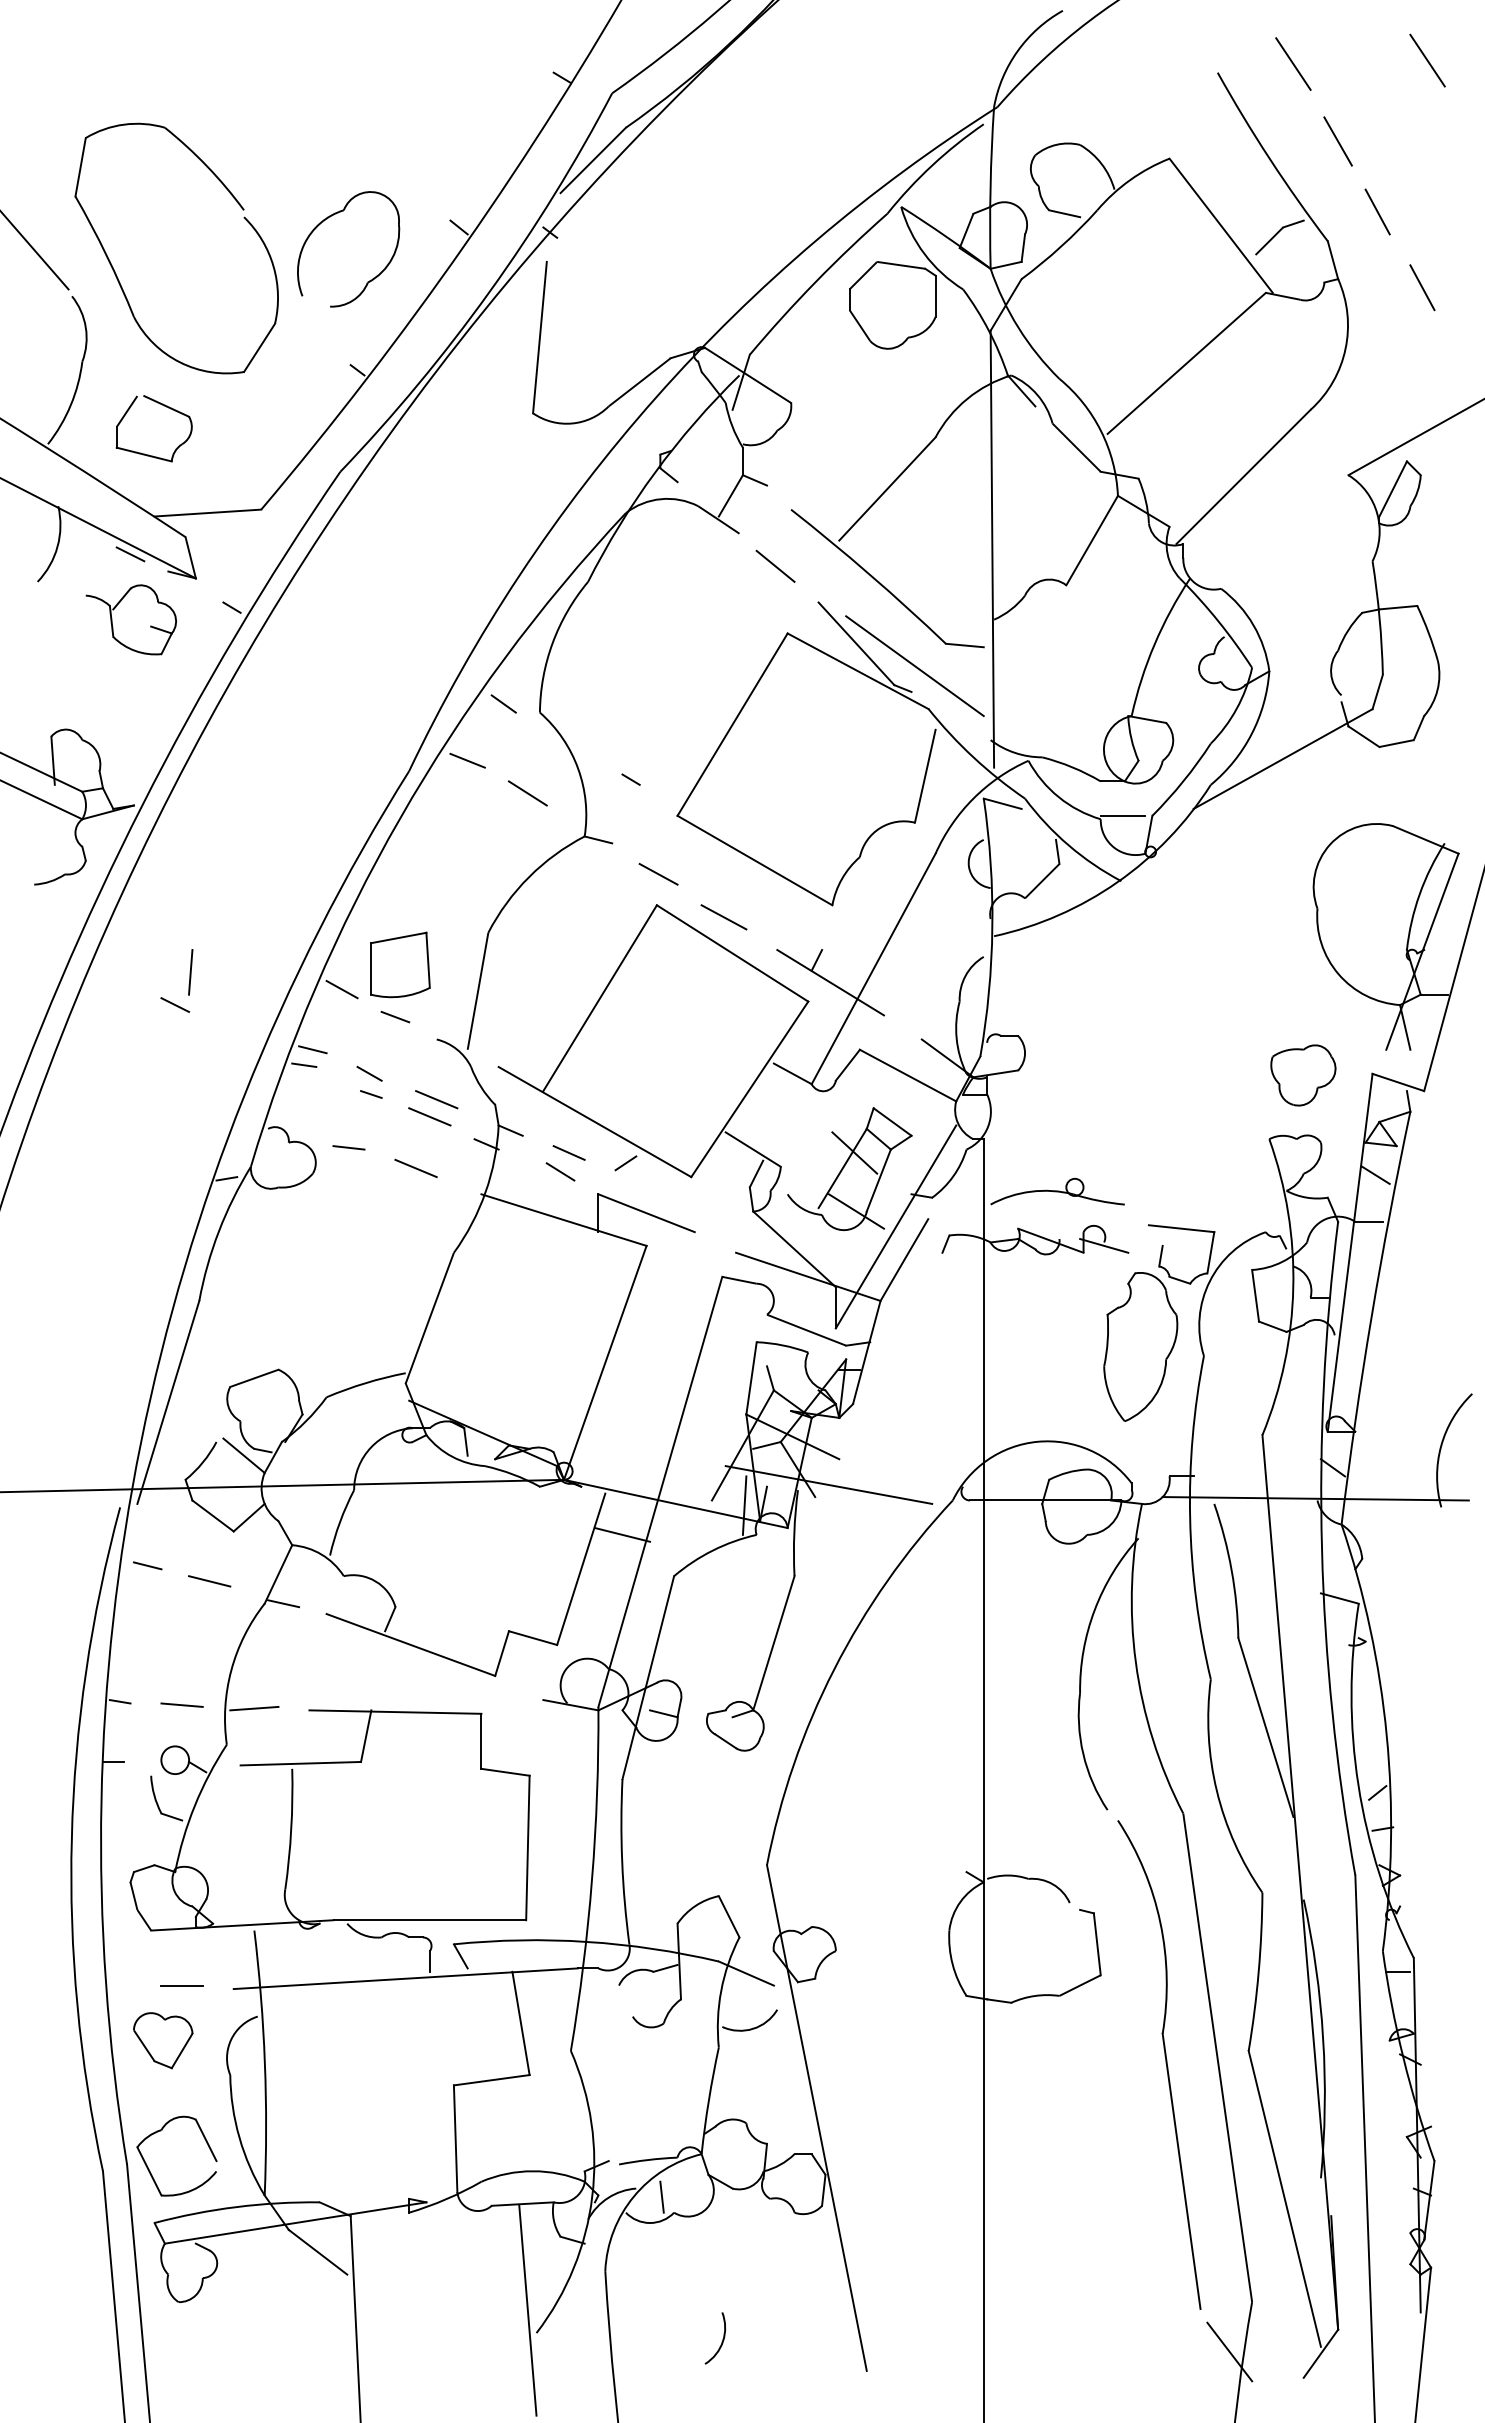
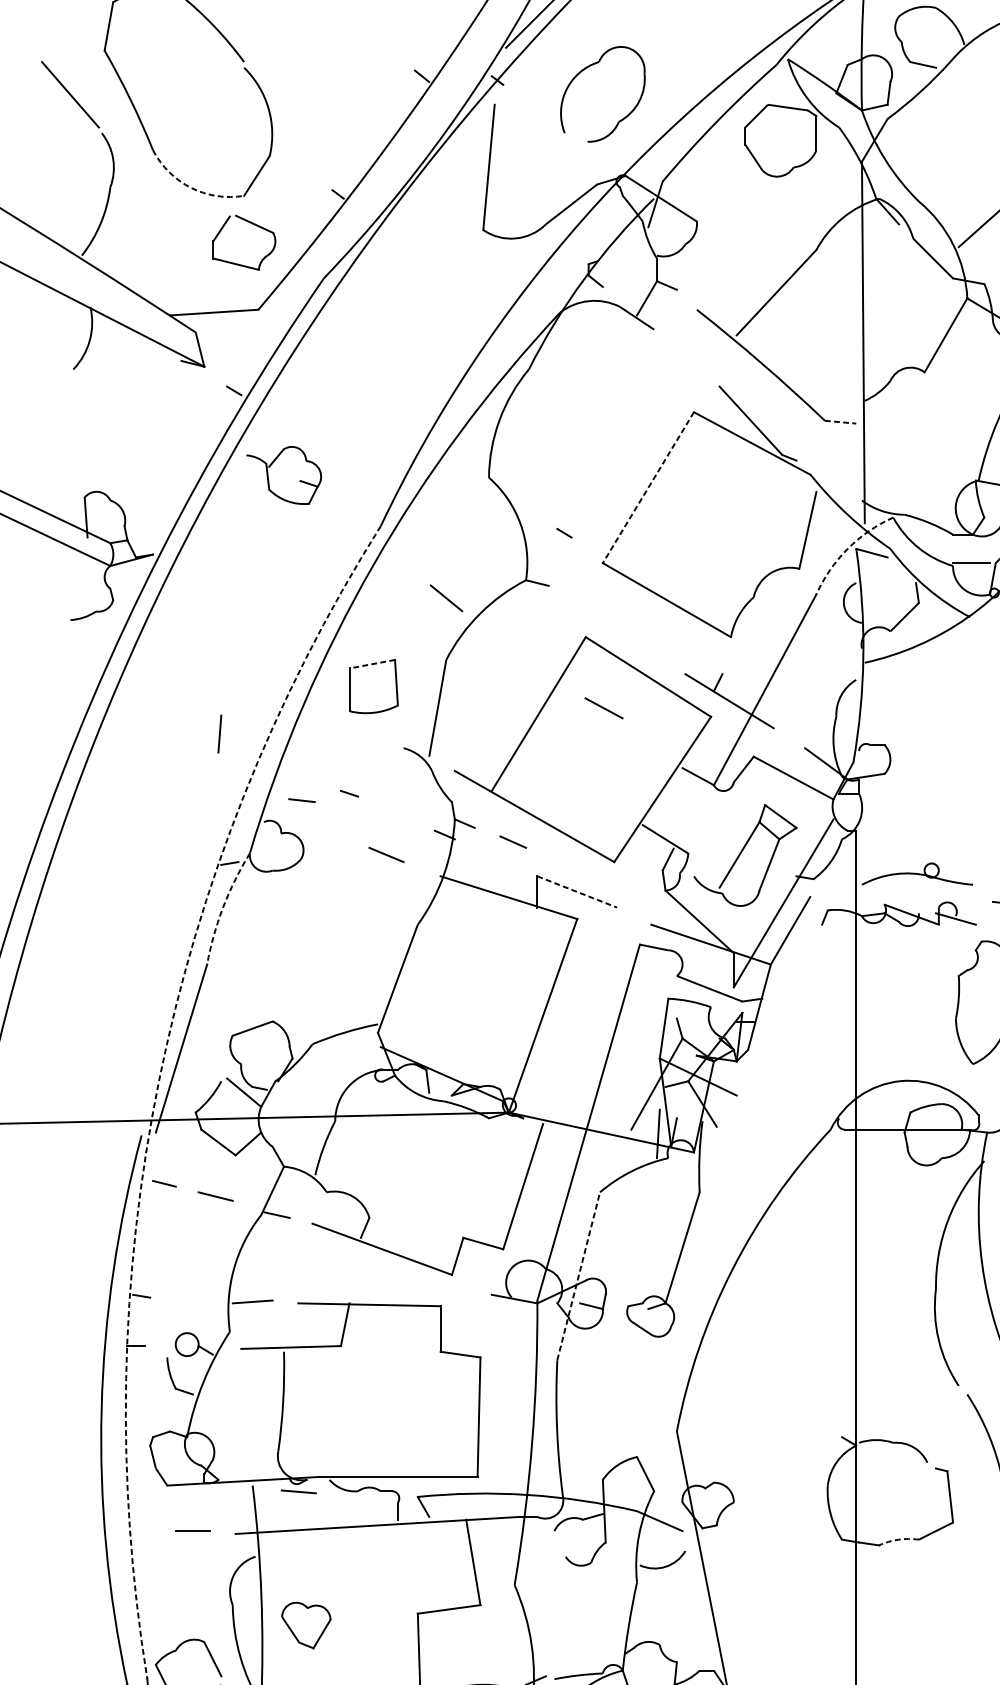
part: (327, 219) -> (585, 69), moved
arc: (180, 362) -> (191, 188), solid -> dashed
part: (164, 406) -> (252, 224), moved
line: (130, 554) -> (150, 346), removed
line: (775, 565) -> (446, 597), moved
part: (131, 619) -> (284, 475), moved
line: (965, 645) -> (841, 422), solid -> dashed
line: (914, 666) -> (798, 439), removed
line: (503, 703) -> (458, 470), removed
line: (732, 724) -> (648, 487), solid -> dashed
line: (467, 760) -> (429, 517), removed
line: (527, 793) -> (478, 544), removed
arc: (973, 798) -> (847, 548), solid -> dashed
line: (658, 874) -> (587, 611), removed
line: (723, 917) -> (603, 708), moved
line: (398, 938) -> (371, 664), solid -> dashed
line: (190, 972) -> (219, 734), moved
line: (341, 989) -> (324, 706), removed
line: (175, 1004) -> (187, 719), removed
line: (395, 1016) -> (369, 729), removed
line: (312, 1049) -> (300, 756), removed
line: (304, 1064) -> (294, 768), removed
line: (369, 1073) -> (347, 776), removed
line: (436, 1099) -> (403, 797), removed
line: (429, 1116) -> (397, 811), removed
line: (348, 1147) -> (301, 800), moved
line: (854, 1152) -> (749, 841), removed
line: (625, 1163) -> (559, 850), removed
line: (560, 1171) -> (506, 857), removed
line: (855, 1211) -> (750, 890), removed
line: (646, 1213) -> (577, 892), solid -> dashed
arc: (218, 1231) -> (223, 907), solid -> dashed
arc: (141, 1442) -> (159, 1081), solid -> dashed
line: (828, 1484) -> (727, 1116), removed
line: (622, 1534) -> (557, 1157), removed
line: (648, 1677) -> (578, 1276), solid -> dashed
line: (181, 1704) -> (298, 1491), moved
arc: (1034, 1996) -> (898, 1540), solid -> dashed
part: (163, 2040) -> (306, 1625), moved

